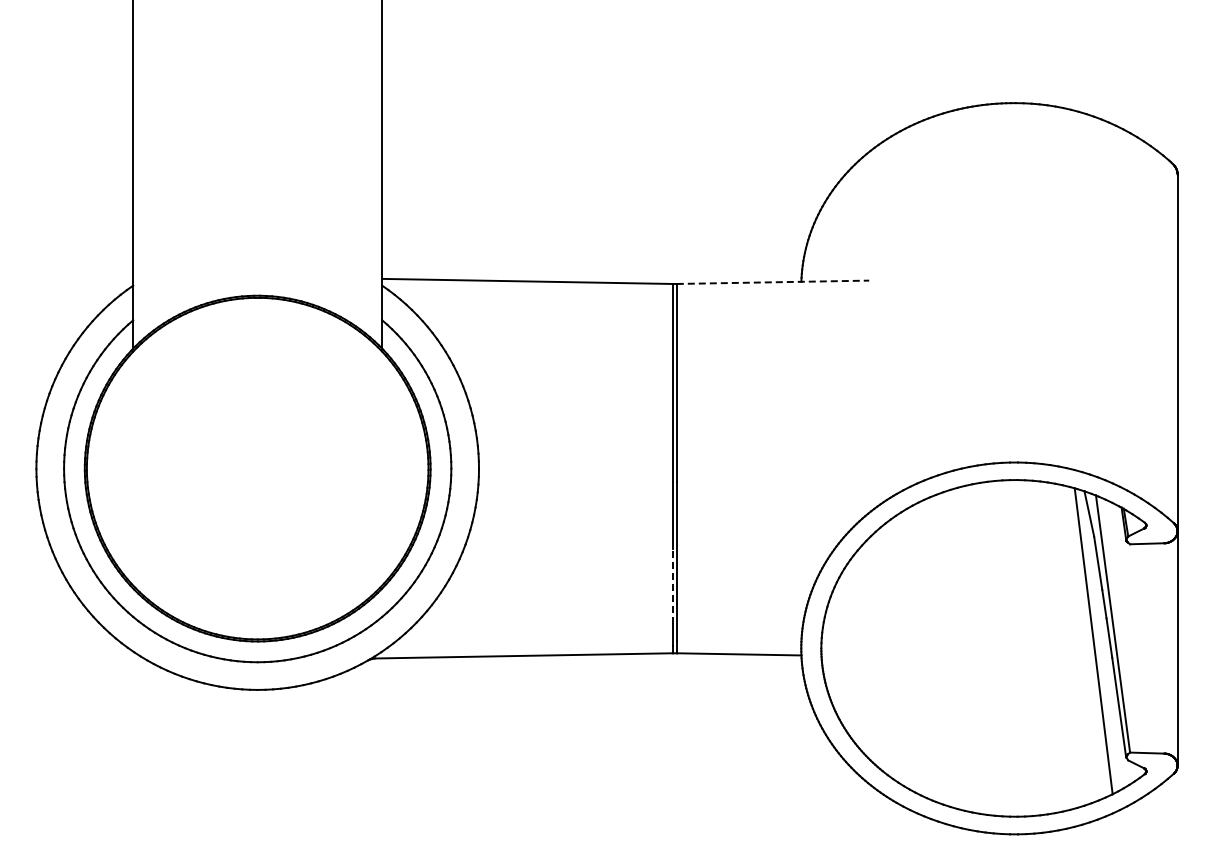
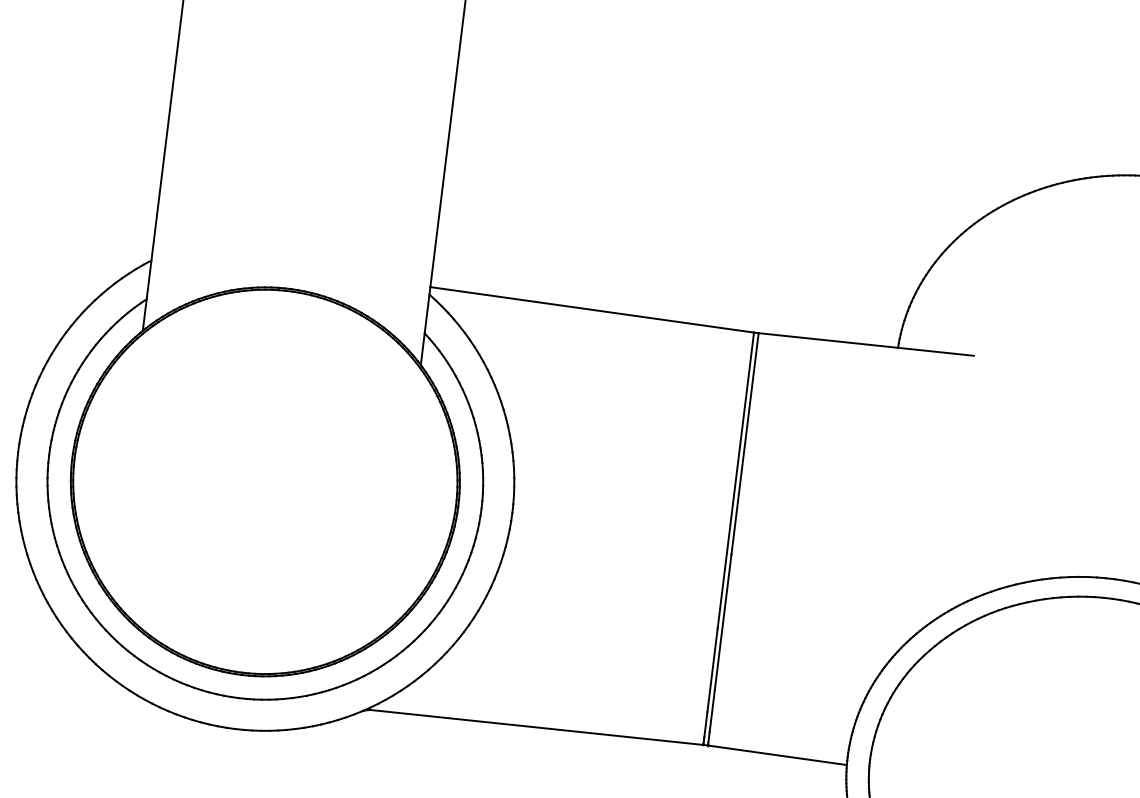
line: (773, 282) -> (866, 344), dashed -> solid
line: (672, 585) -> (712, 669), dashed -> solid

